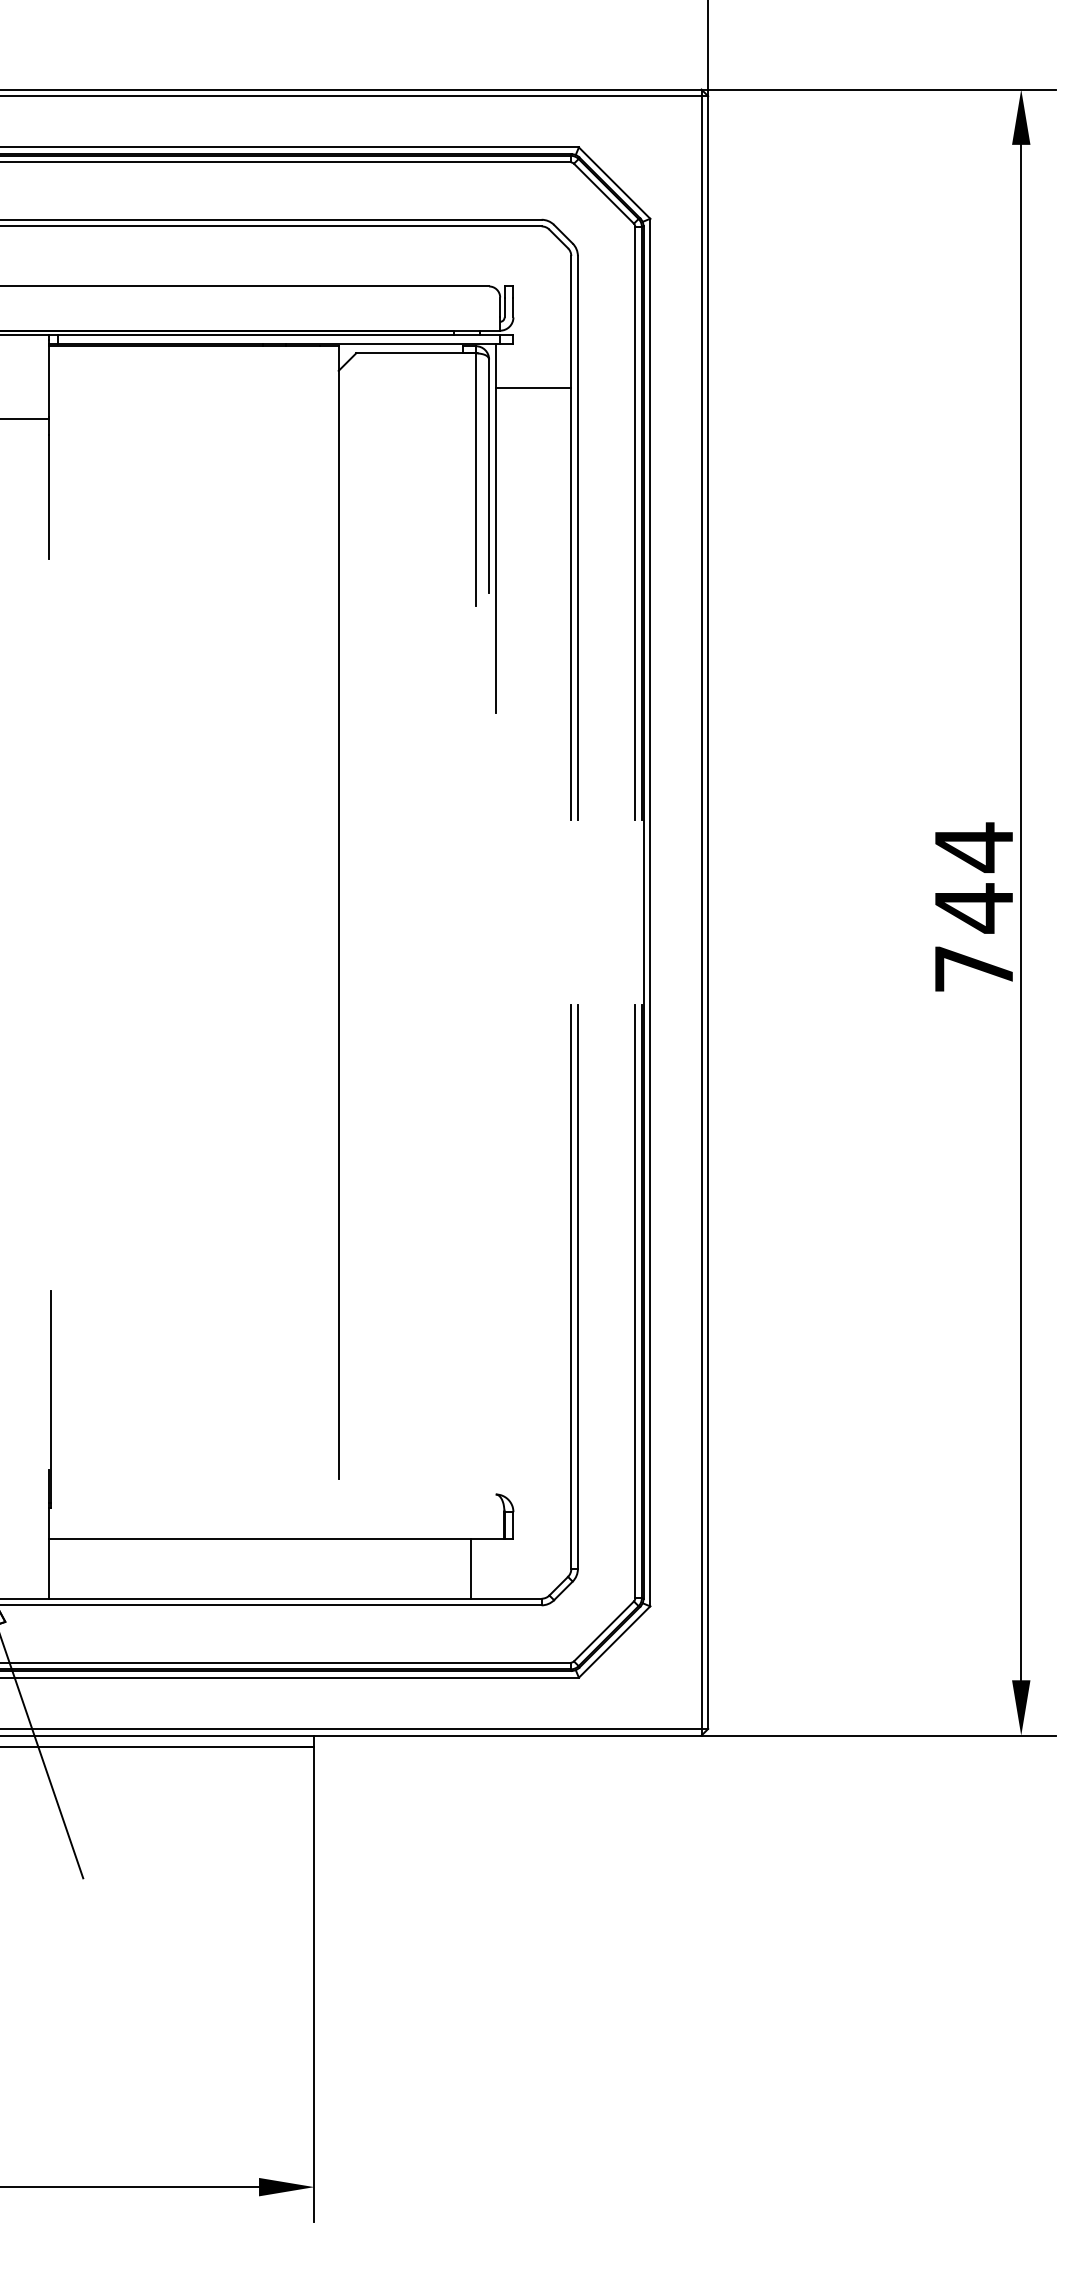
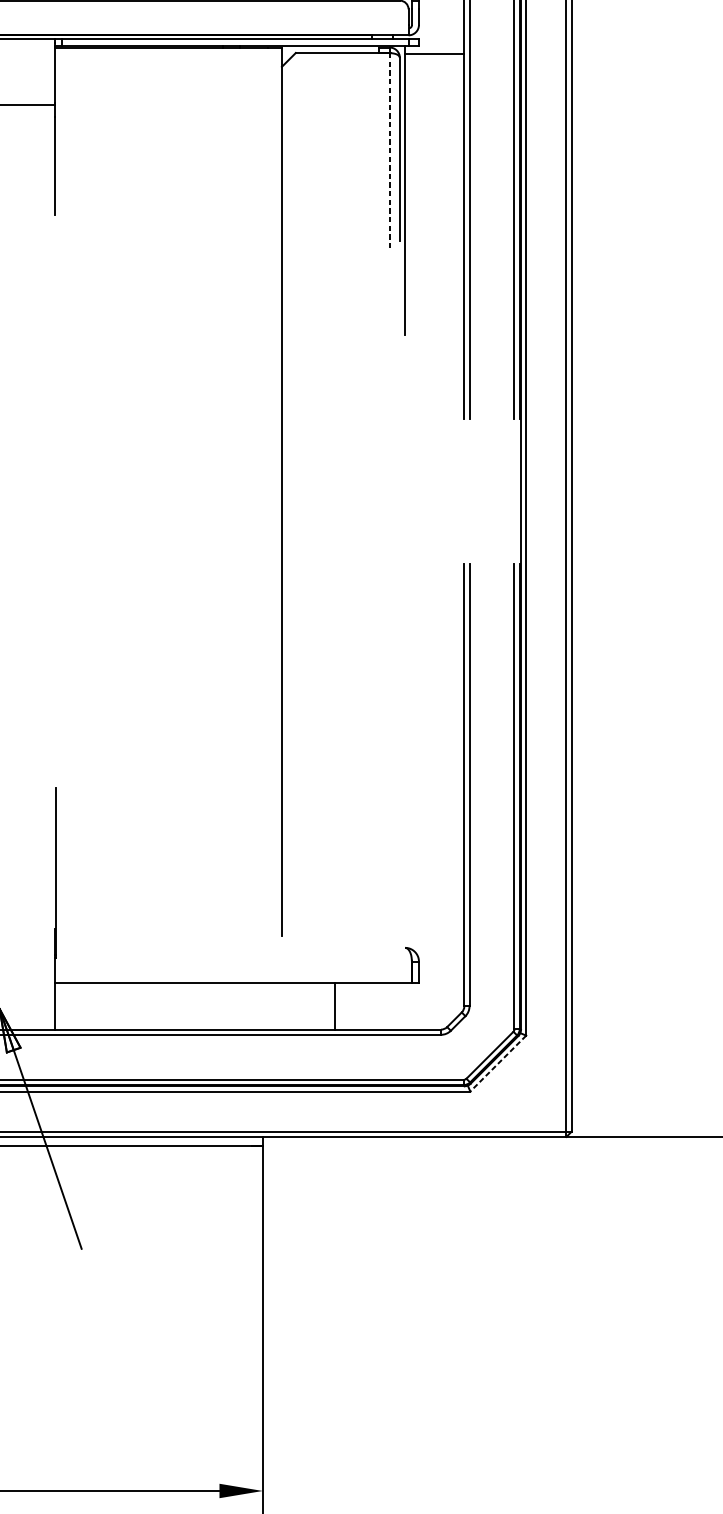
line: (533, 388) -> (434, 54), moved
line: (475, 480) -> (389, 152), solid -> dashed
line: (471, 1568) -> (335, 1005), moved
line: (614, 1642) -> (498, 1063), solid -> dashed

